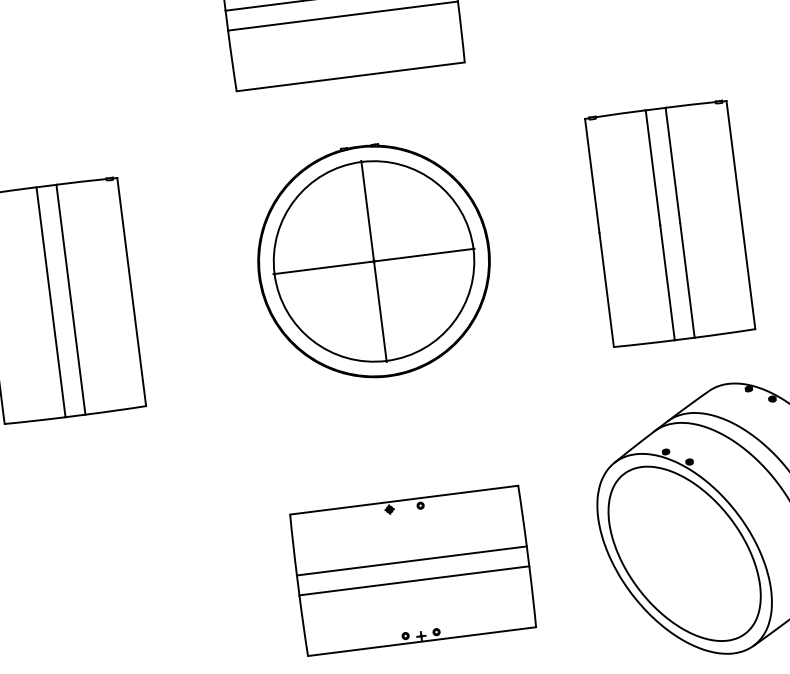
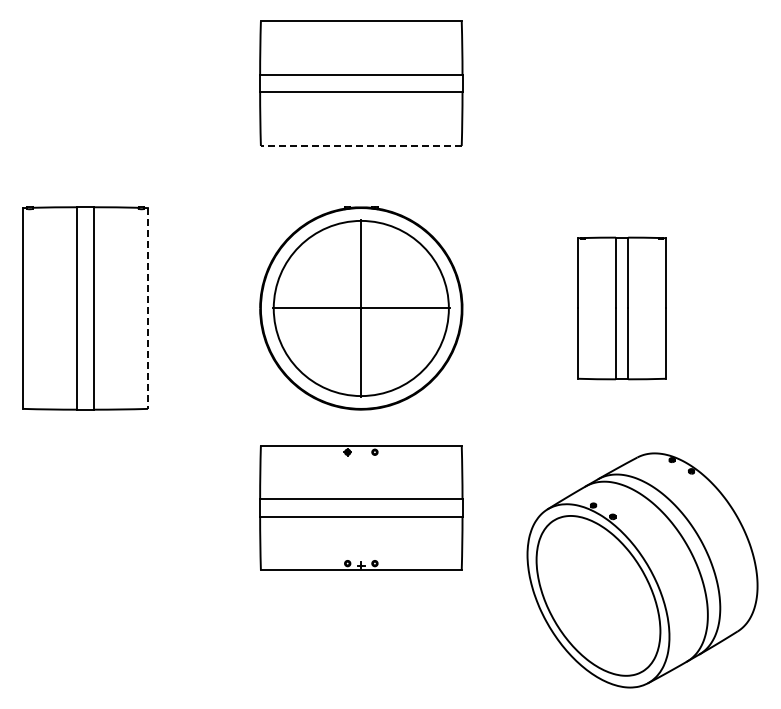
line: (349, 76) -> (360, 145), solid -> dashed
part: (669, 224) -> (621, 308), size x0.7
line: (131, 293) -> (147, 309), solid -> dashed
part: (413, 570) -> (361, 507), moved

